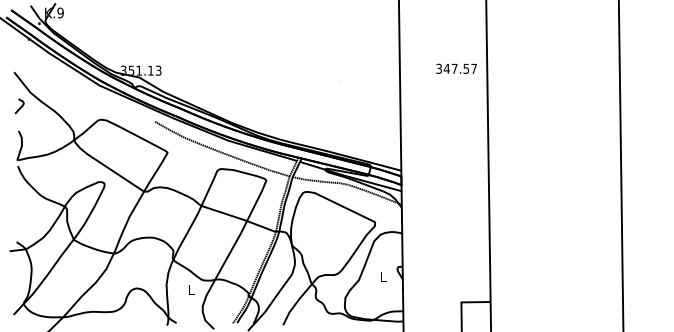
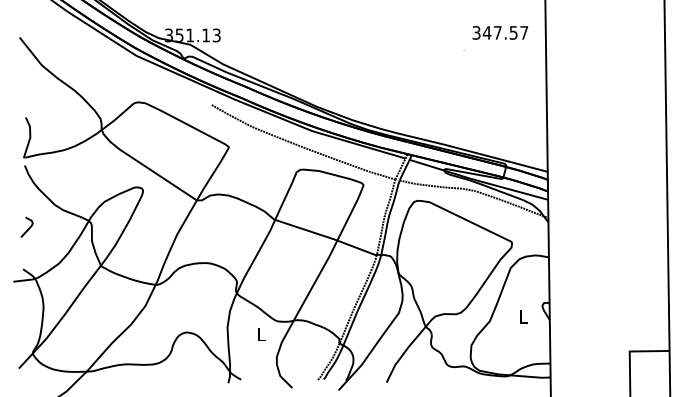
text: (456, 68) -> (500, 32), moved
curve: (20, 106) -> (28, 227), moved

